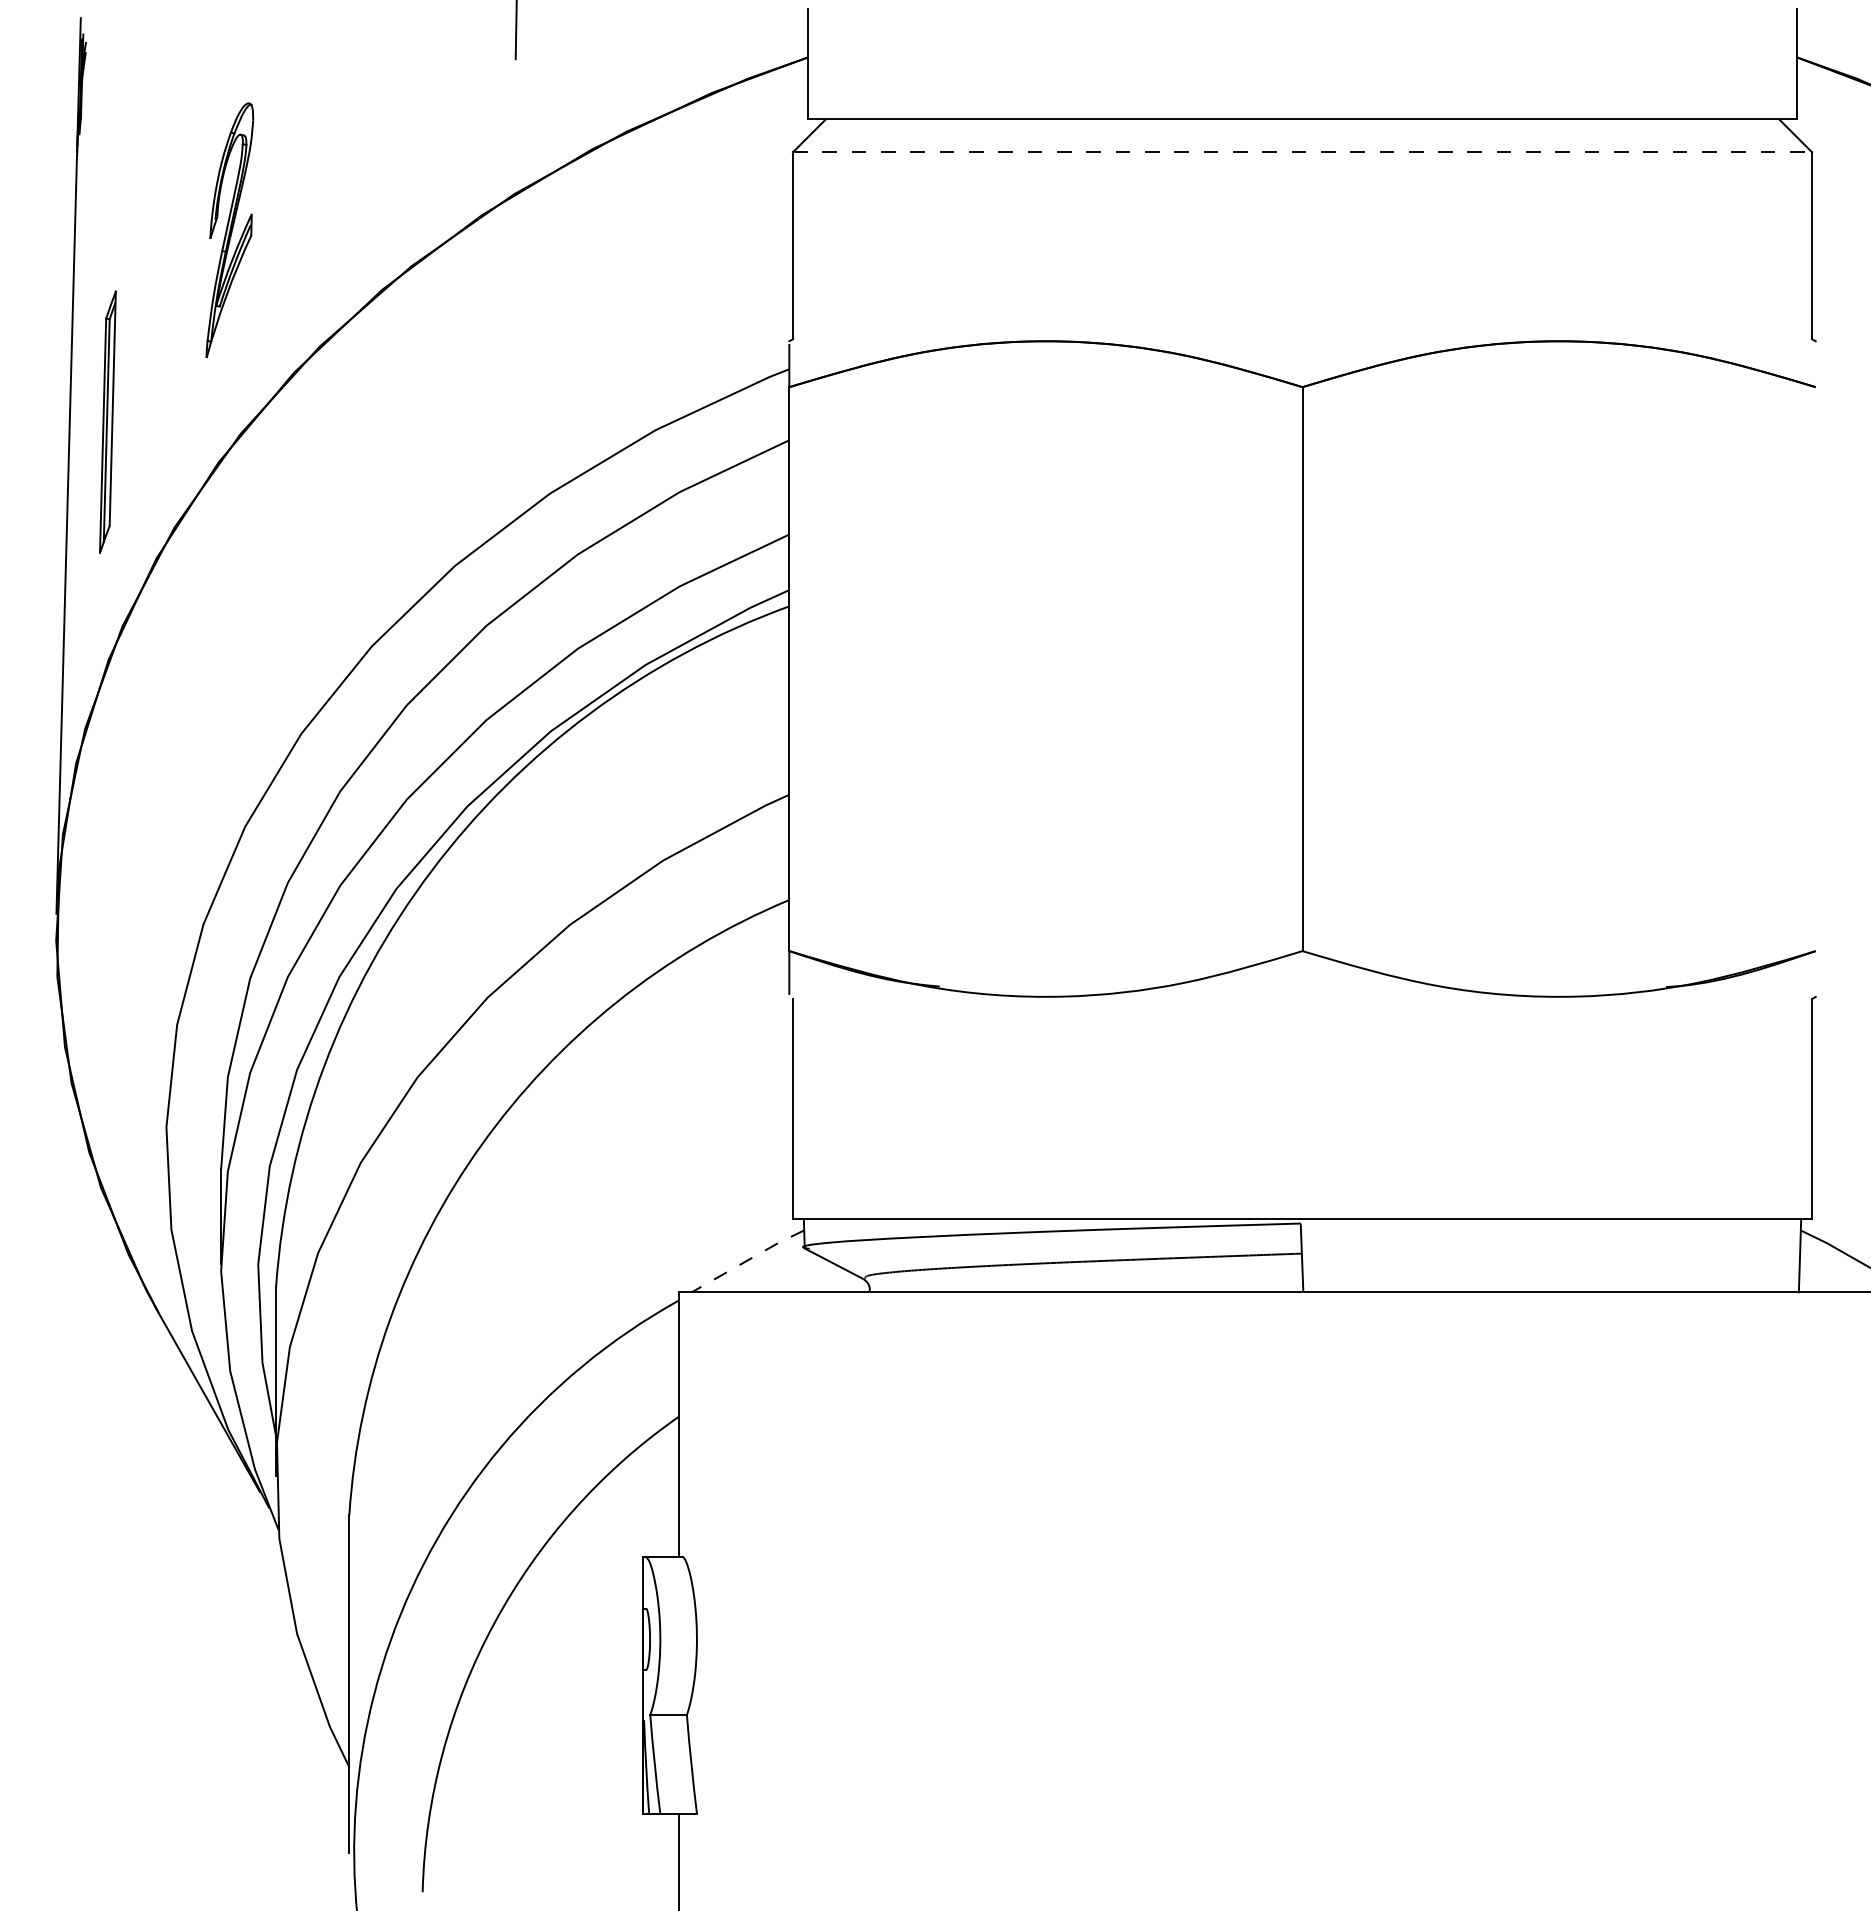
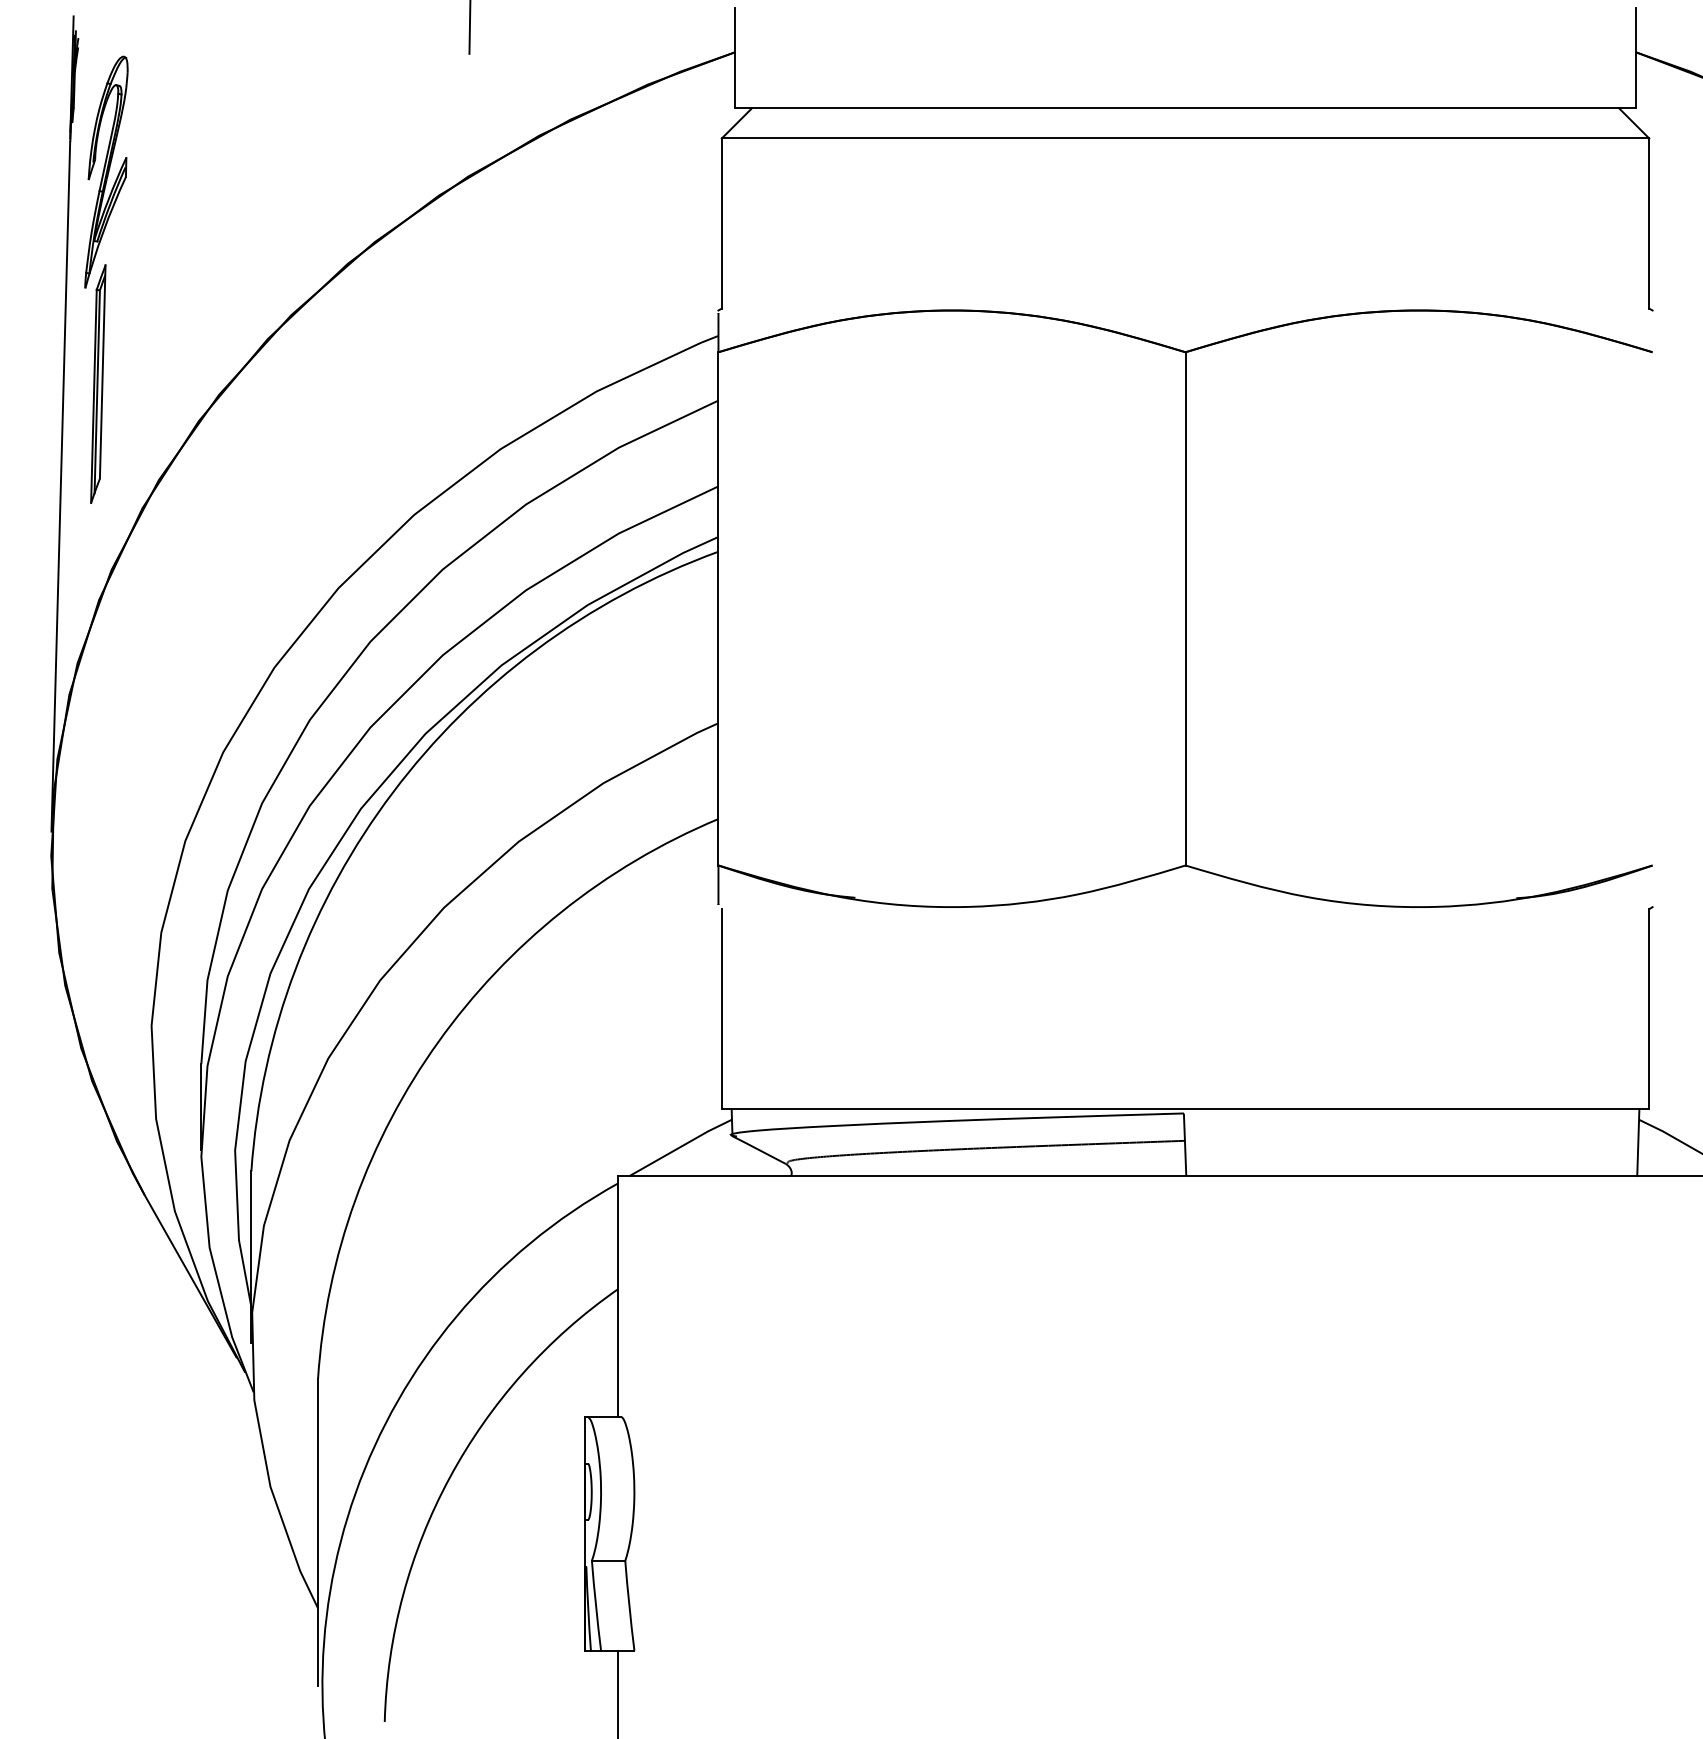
line: (1302, 152) -> (1185, 138), dashed -> solid
part: (229, 230) -> (106, 172), moved
line: (747, 1260) -> (680, 1147), dashed -> solid

